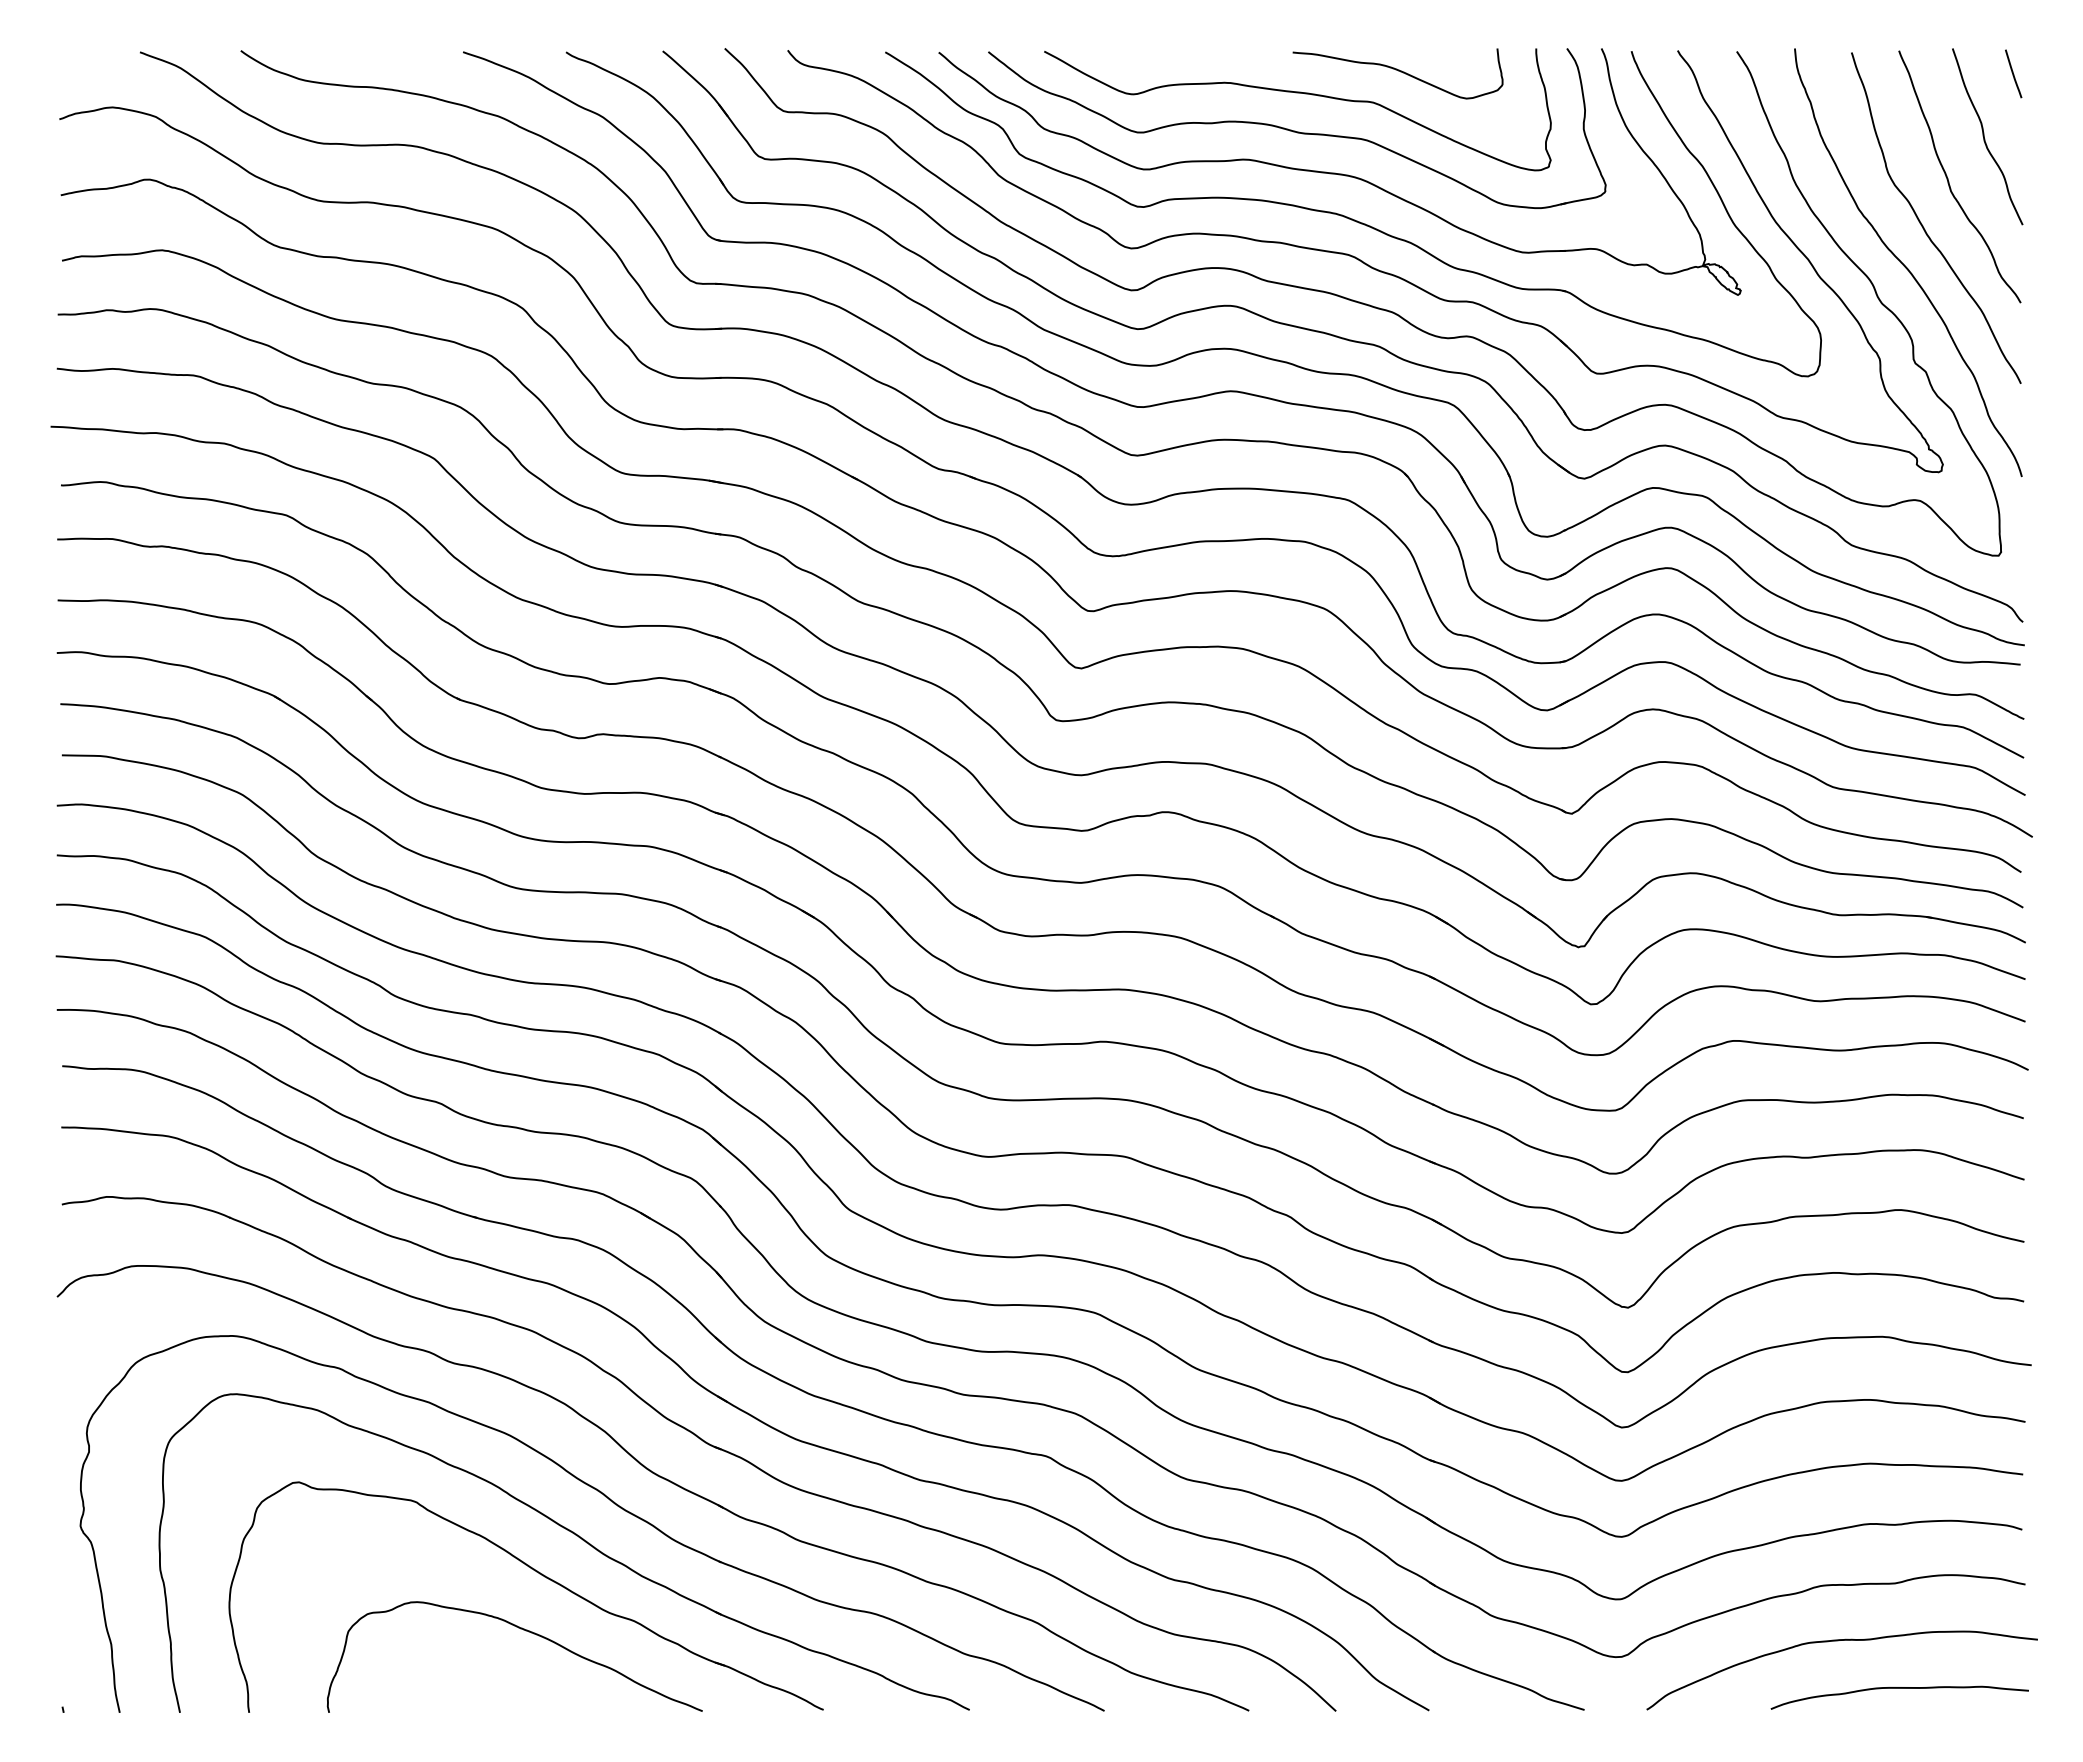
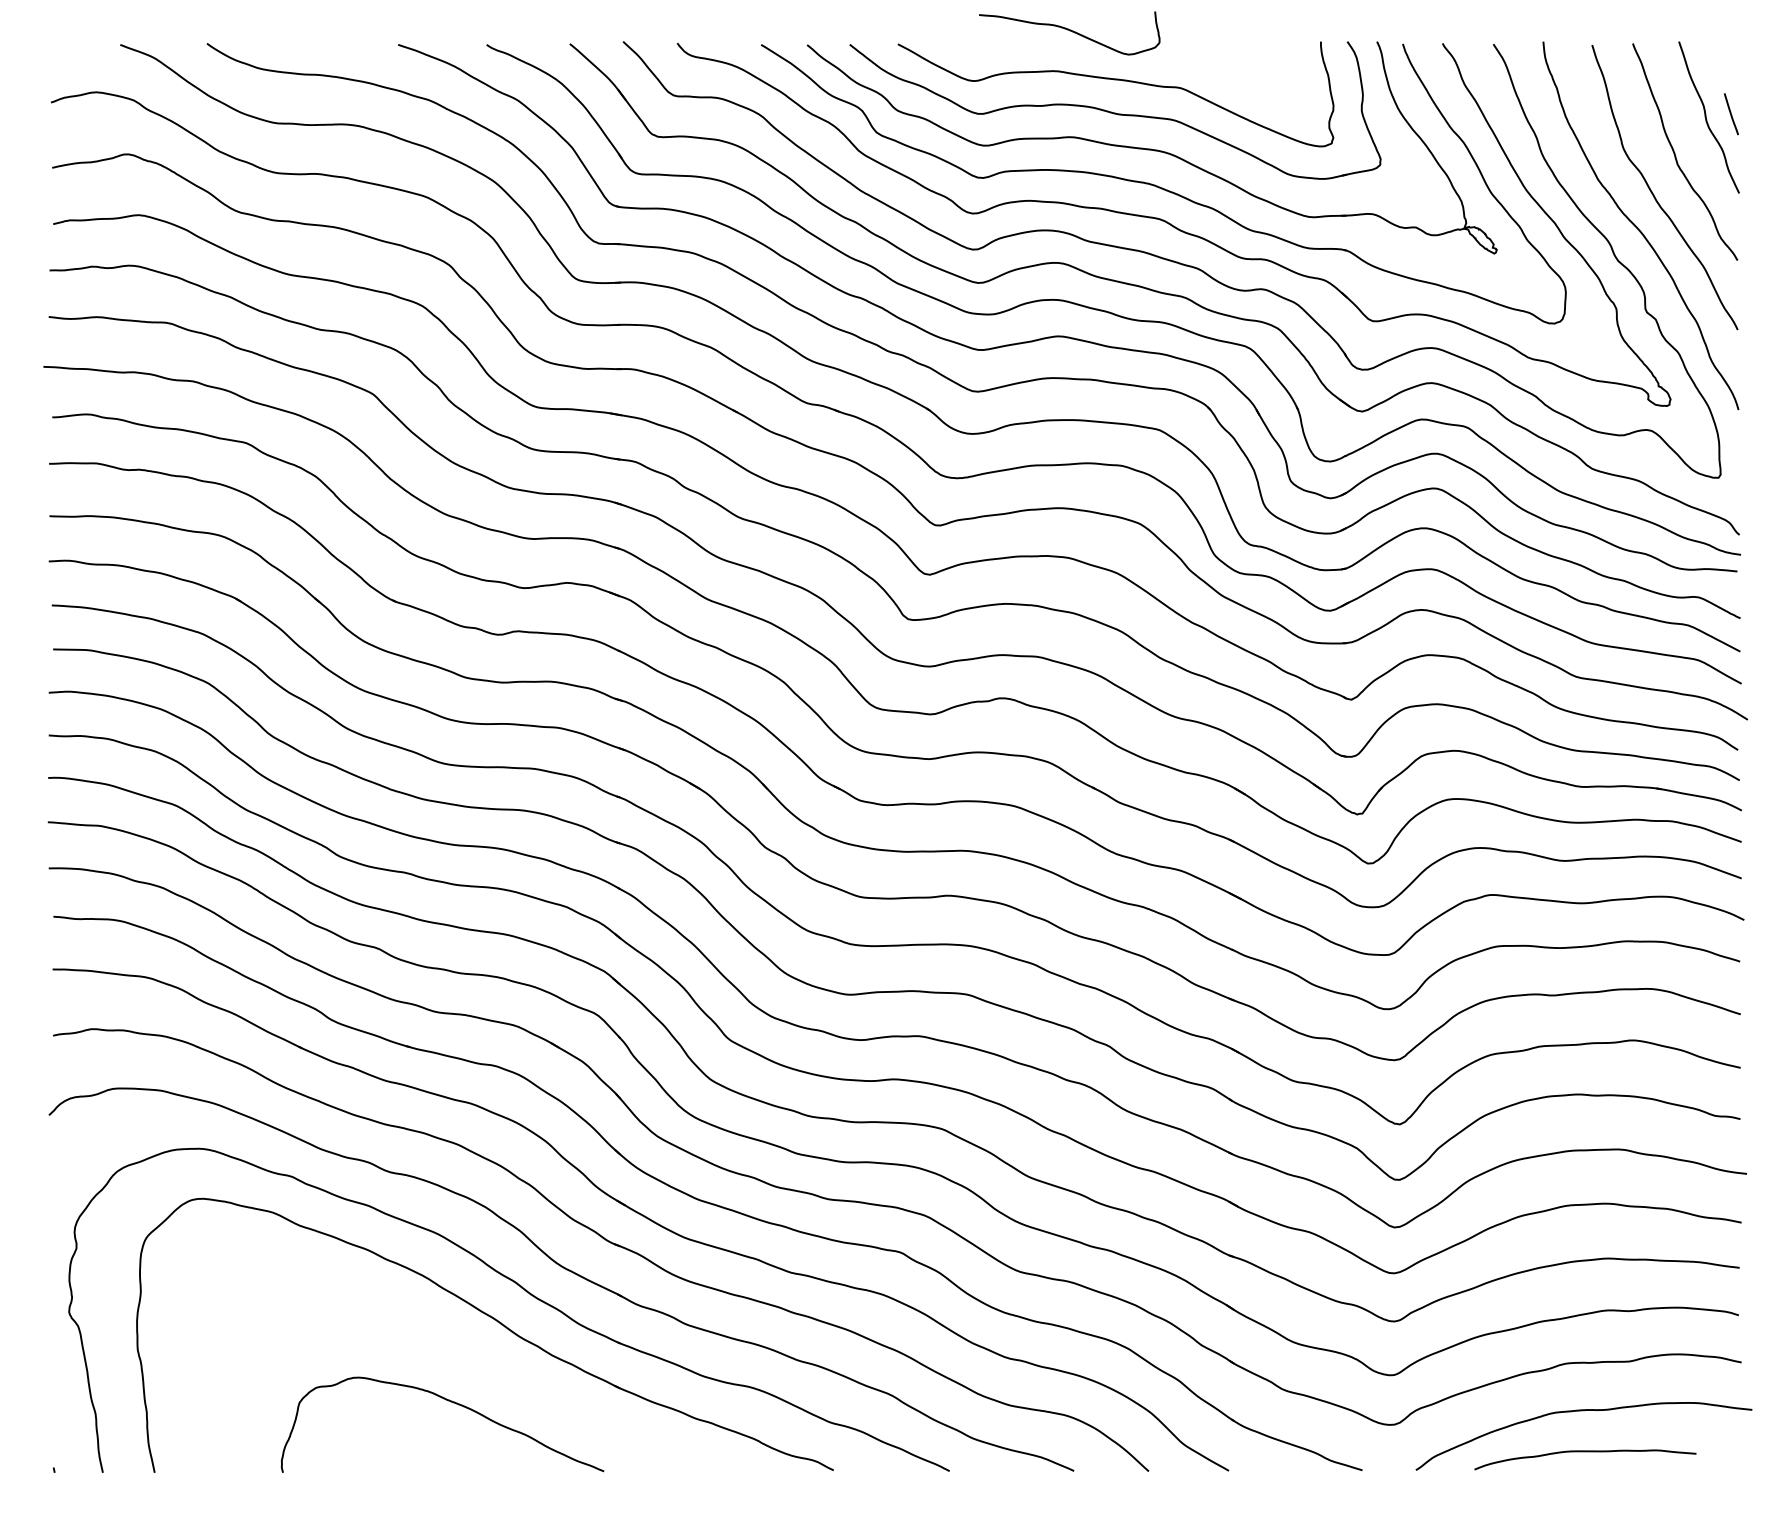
curve: (1398, 71) -> (1070, 31), moved
line: (2013, 73) -> (1731, 113), moved
part: (539, 1574) -> (463, 1353), removed
curve: (1899, 1688) -> (1585, 1451), moved

